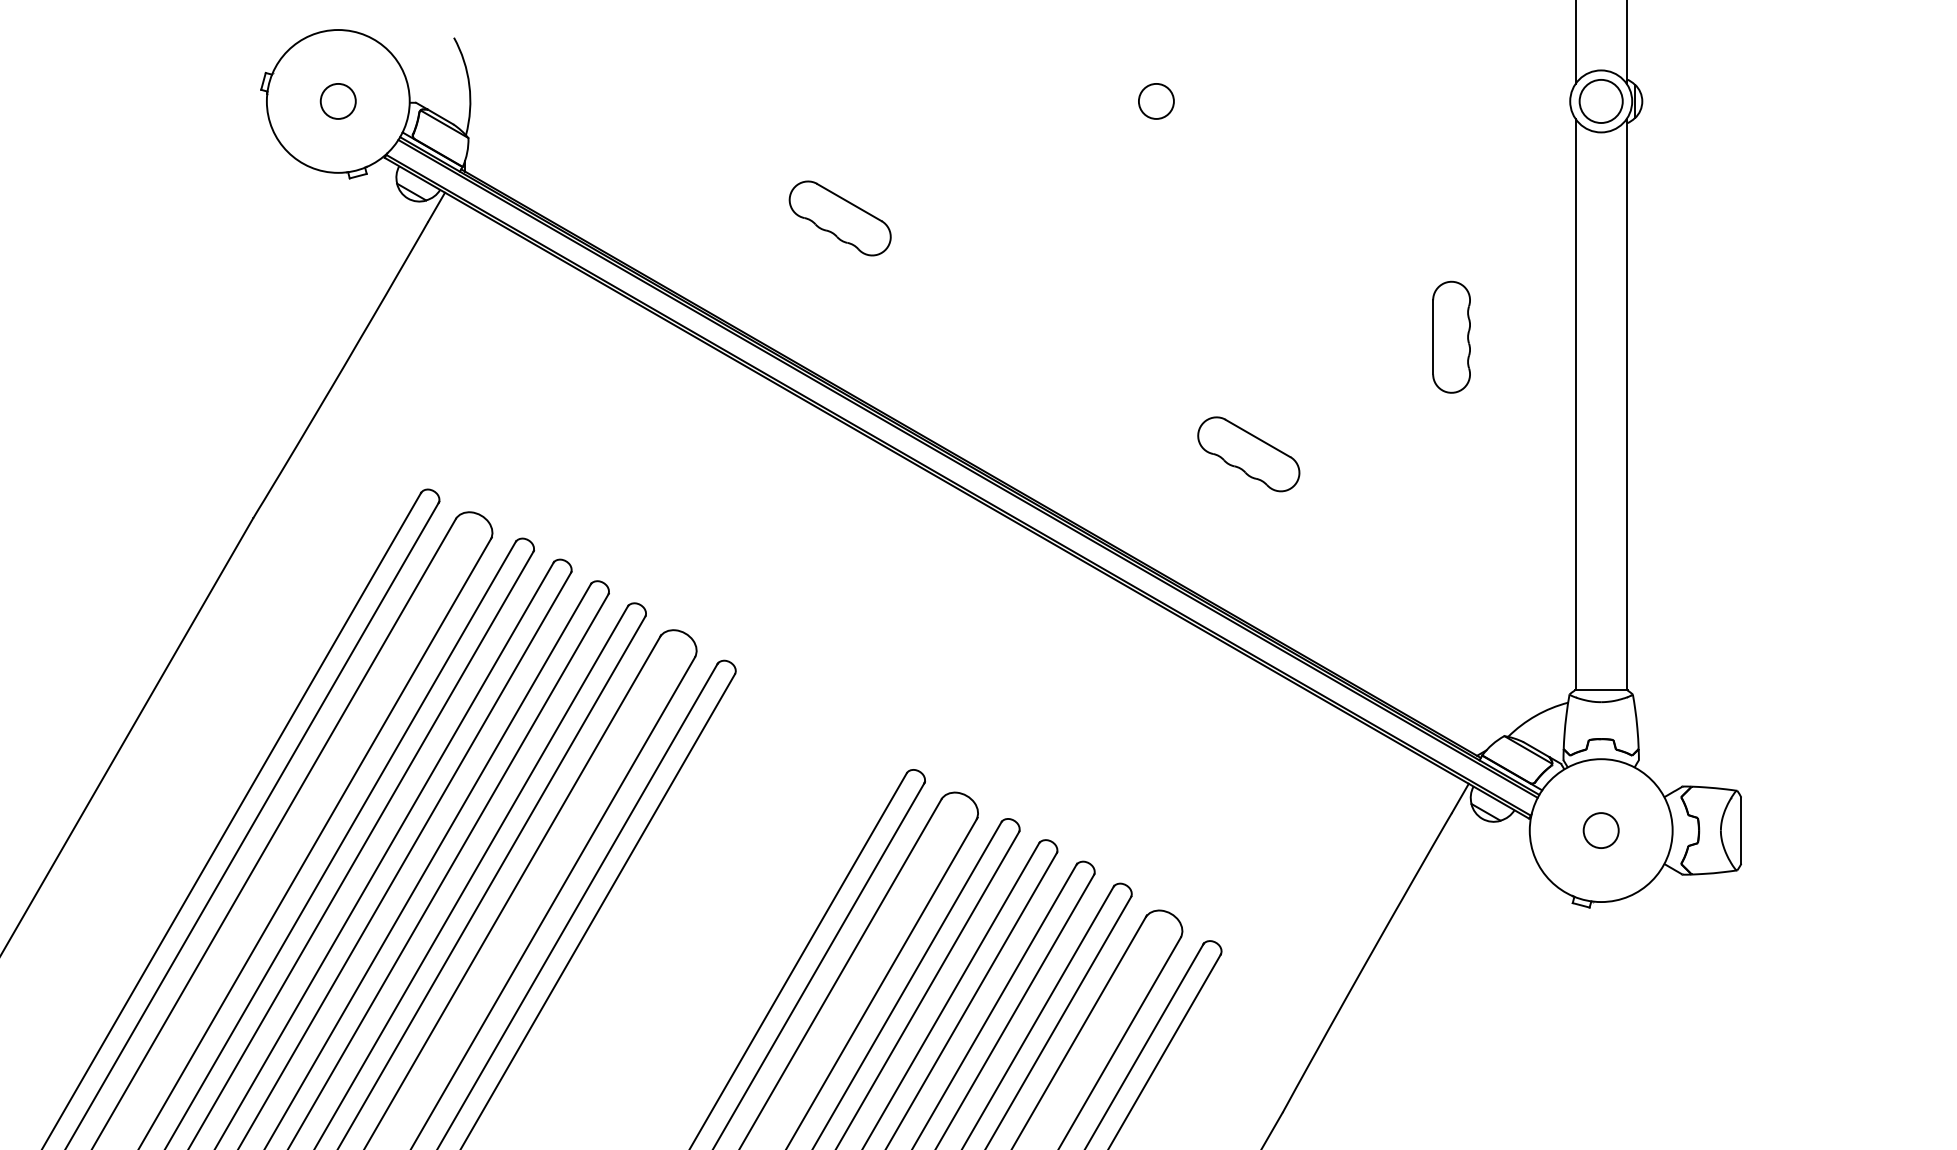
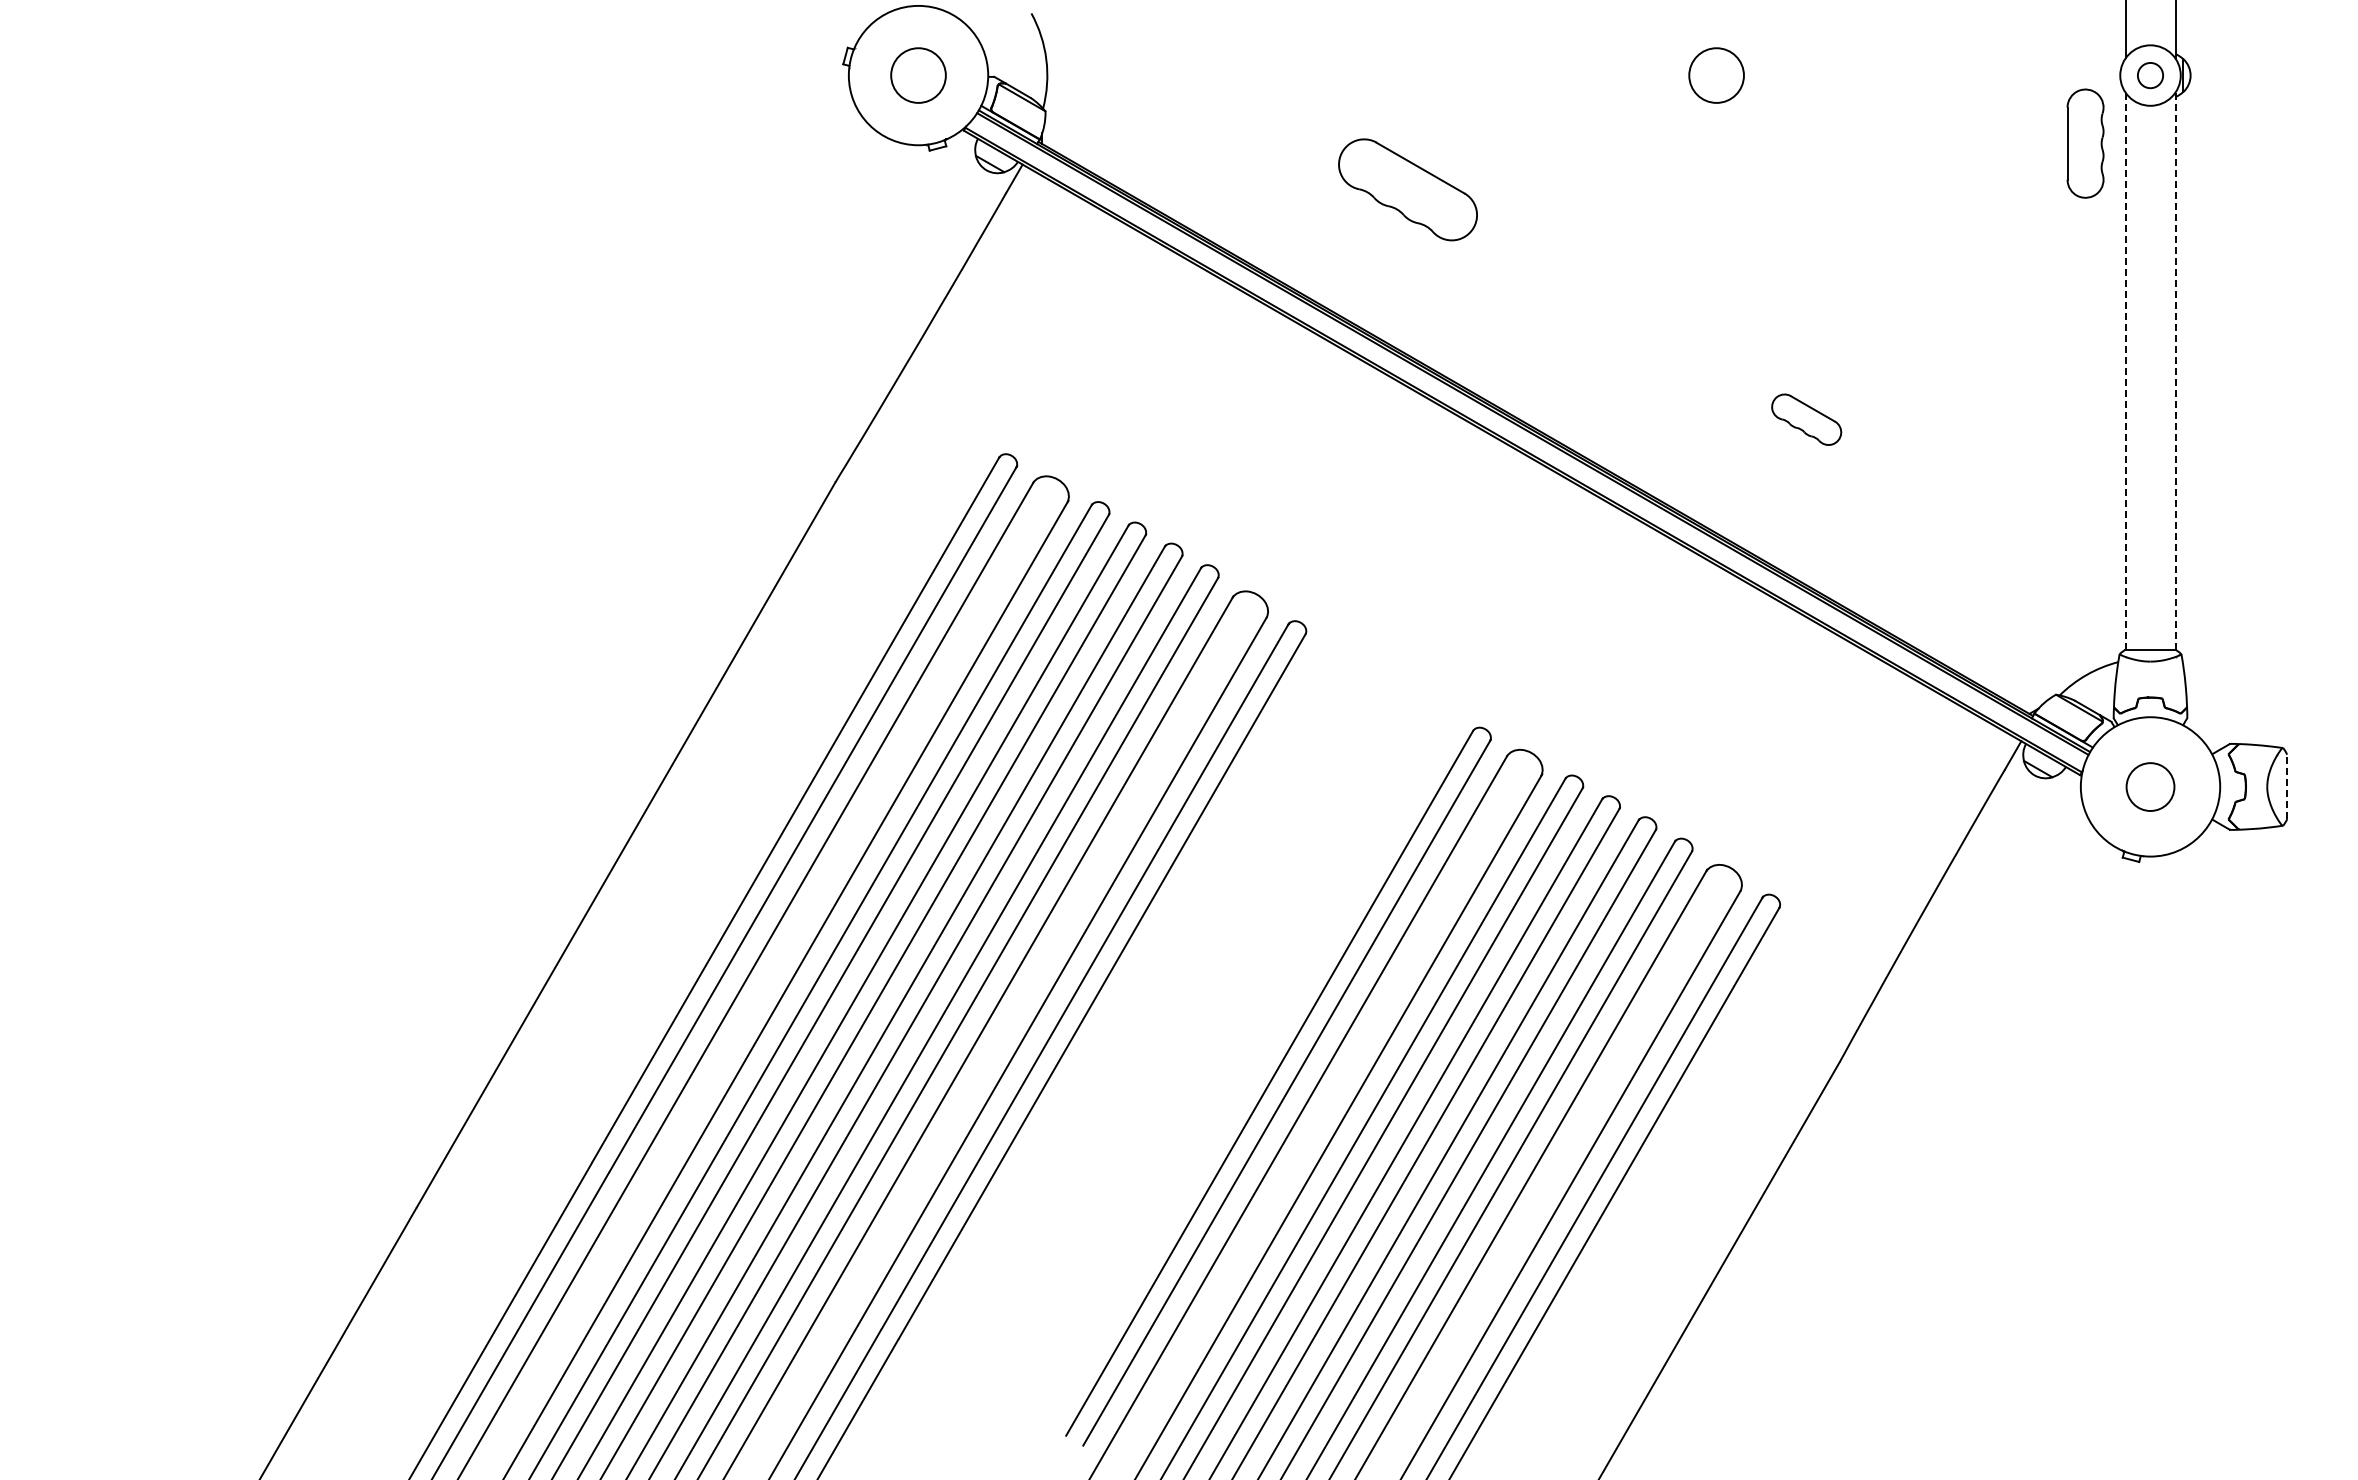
circle: (338, 101) -> (918, 75), size x1.6
circle: (1156, 101) -> (1716, 75), size x1.6
circle: (1601, 101) -> (2150, 75), size x0.6
part: (840, 218) -> (1408, 189), size x1.4
part: (1451, 337) -> (2085, 143), moved
line: (1575, 404) -> (2125, 371), solid -> dashed
line: (1626, 404) -> (2175, 371), solid -> dashed
part: (1248, 453) -> (1806, 419), size x0.7
circle: (1601, 830) -> (2150, 786), size x1.4
line: (1741, 830) -> (2287, 786), solid -> dashed

